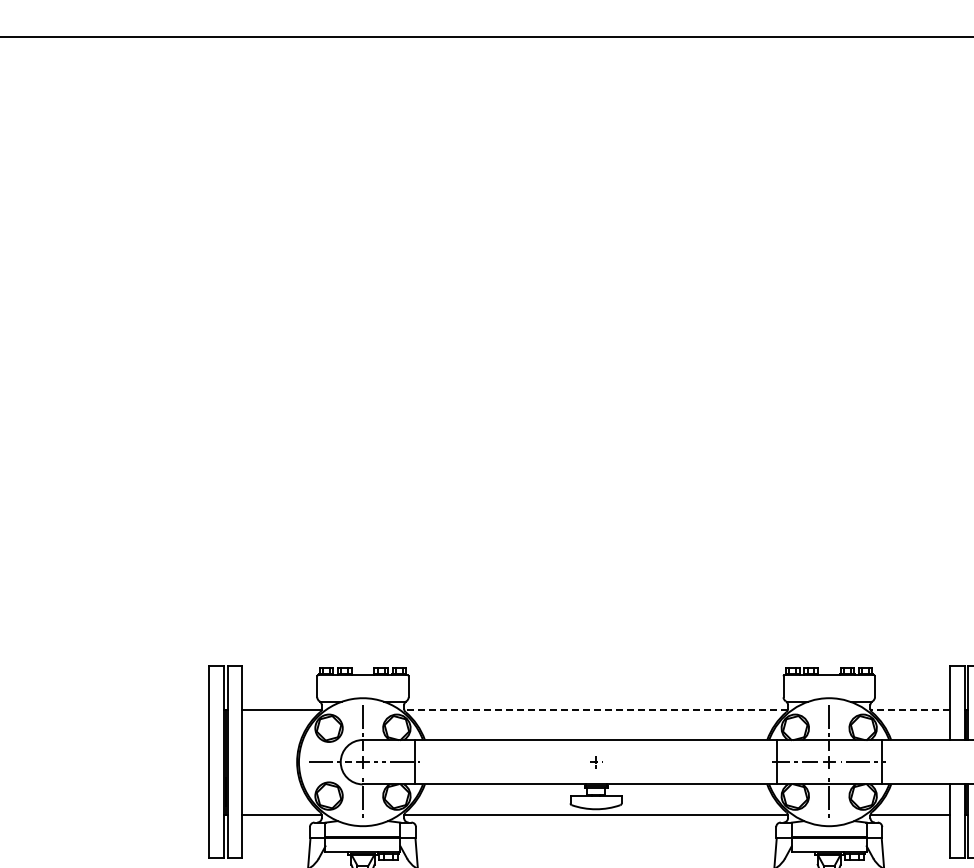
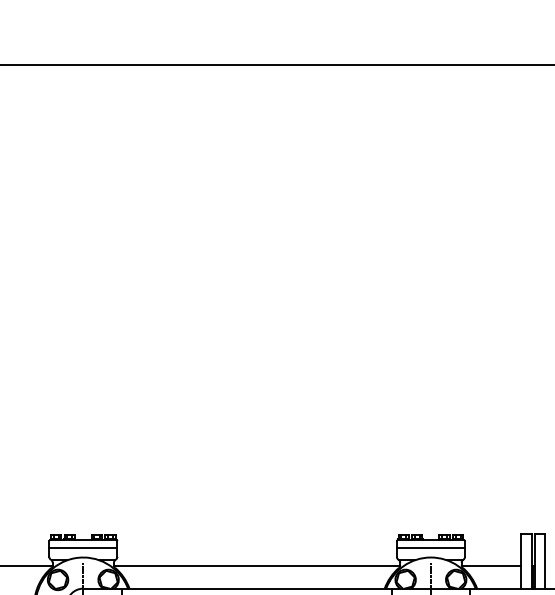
line: (362, 685) -> (82, 548), added
line: (828, 685) -> (430, 548), added
line: (596, 710) -> (257, 566), dashed -> solid
line: (910, 710) -> (491, 566), dashed -> solid

